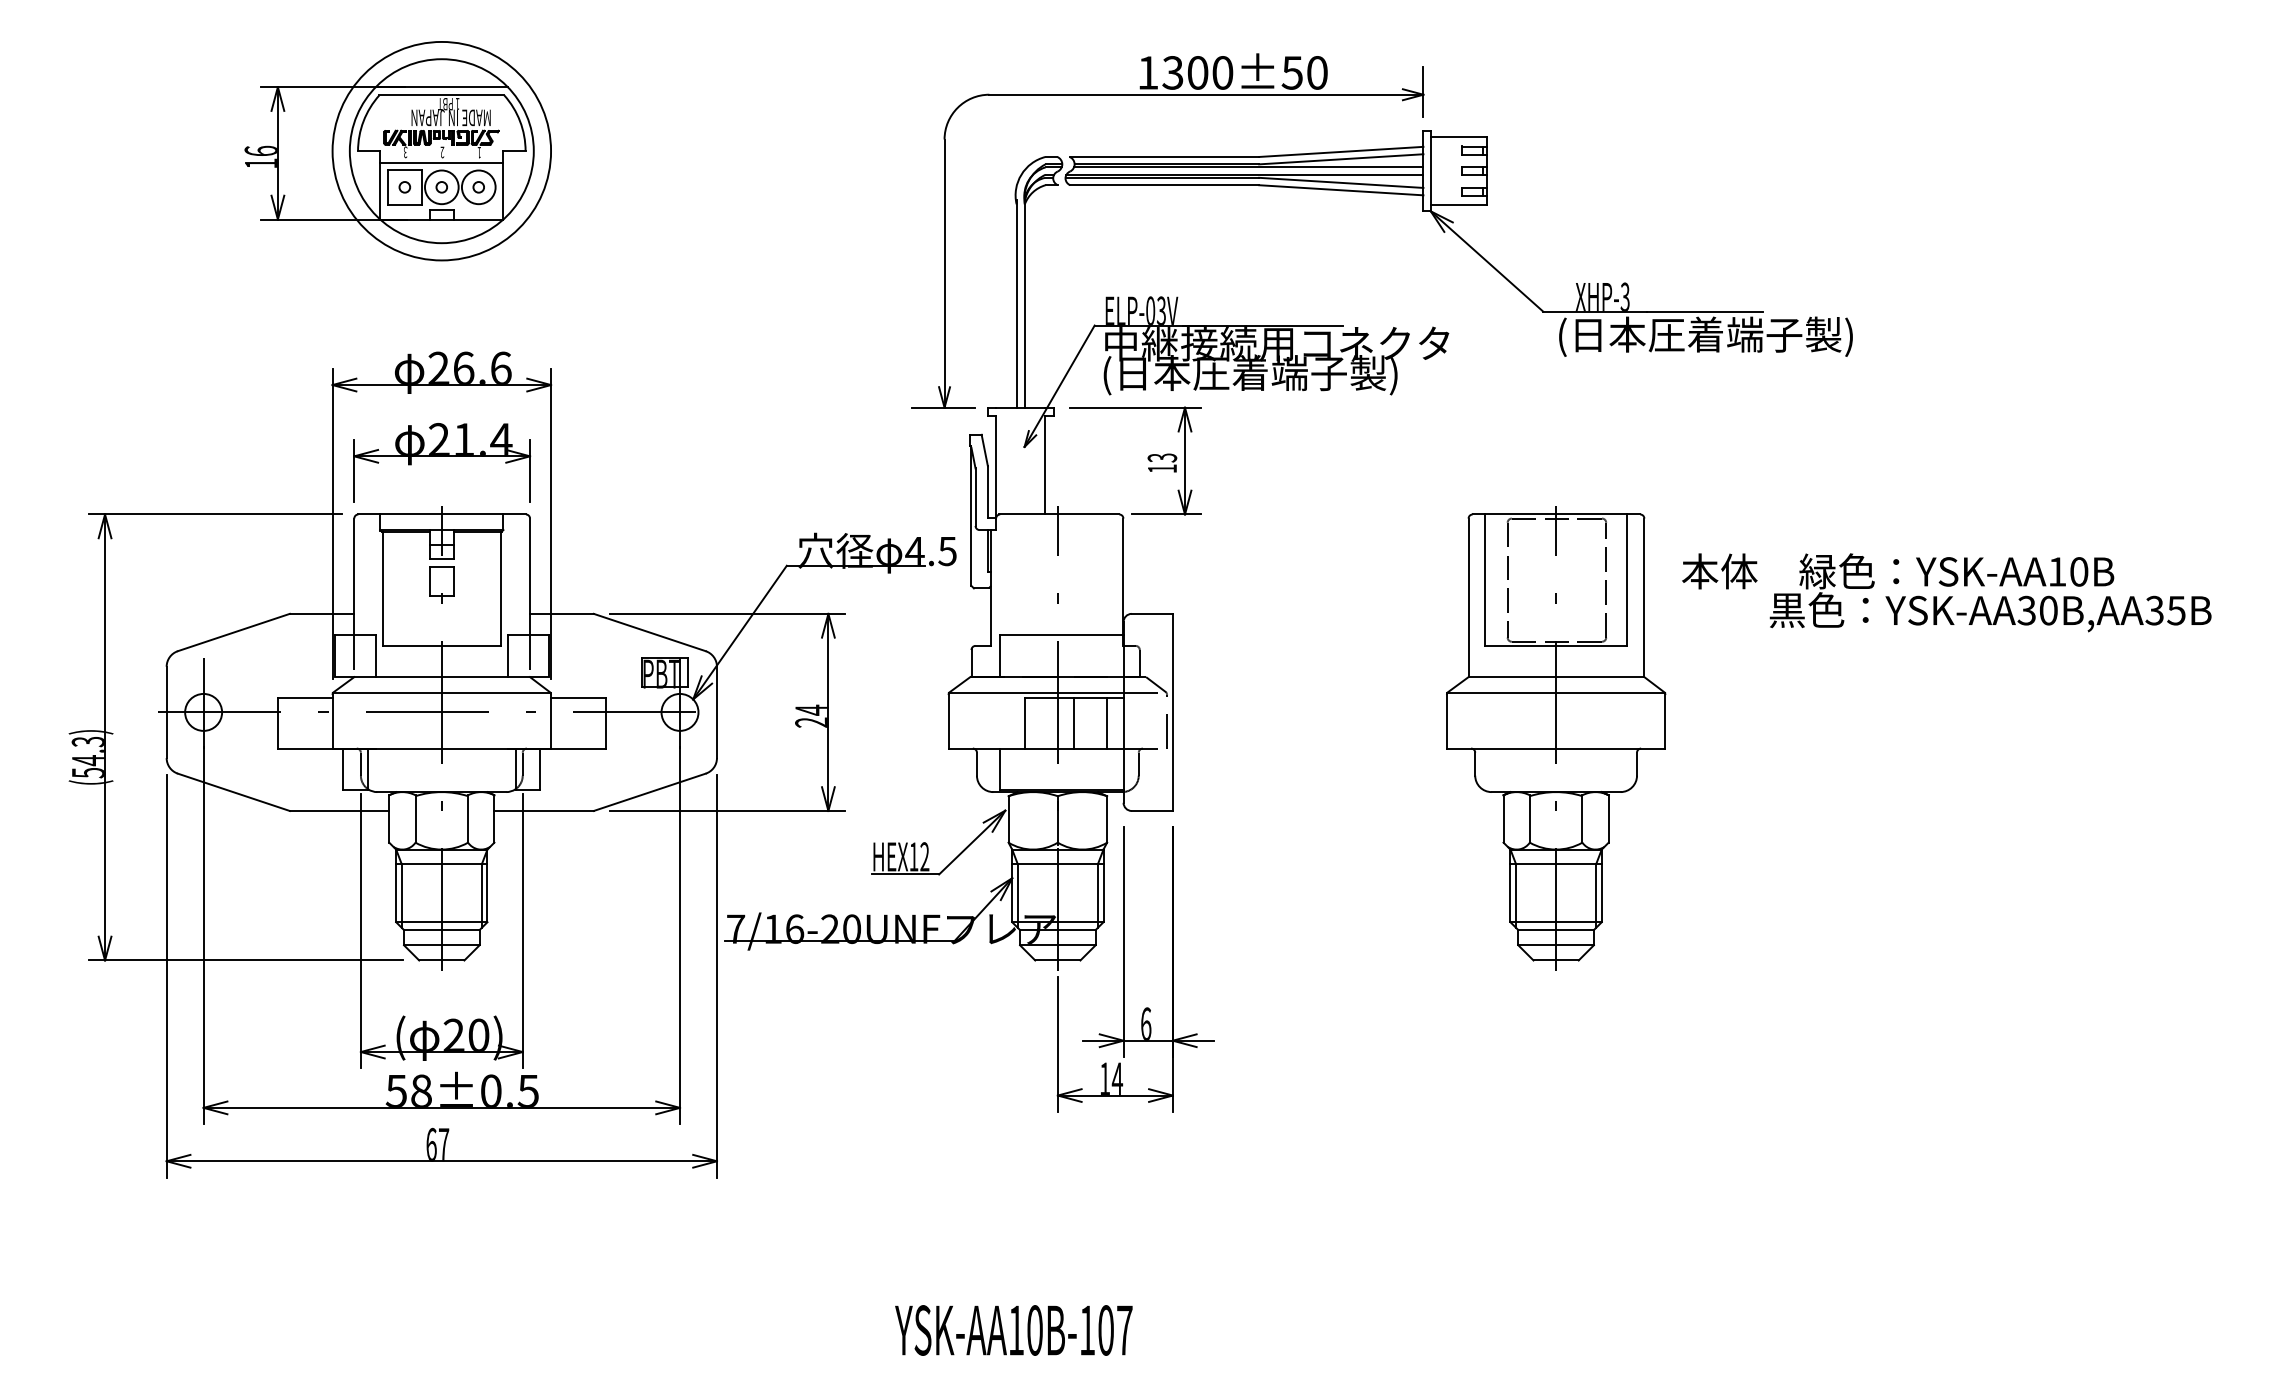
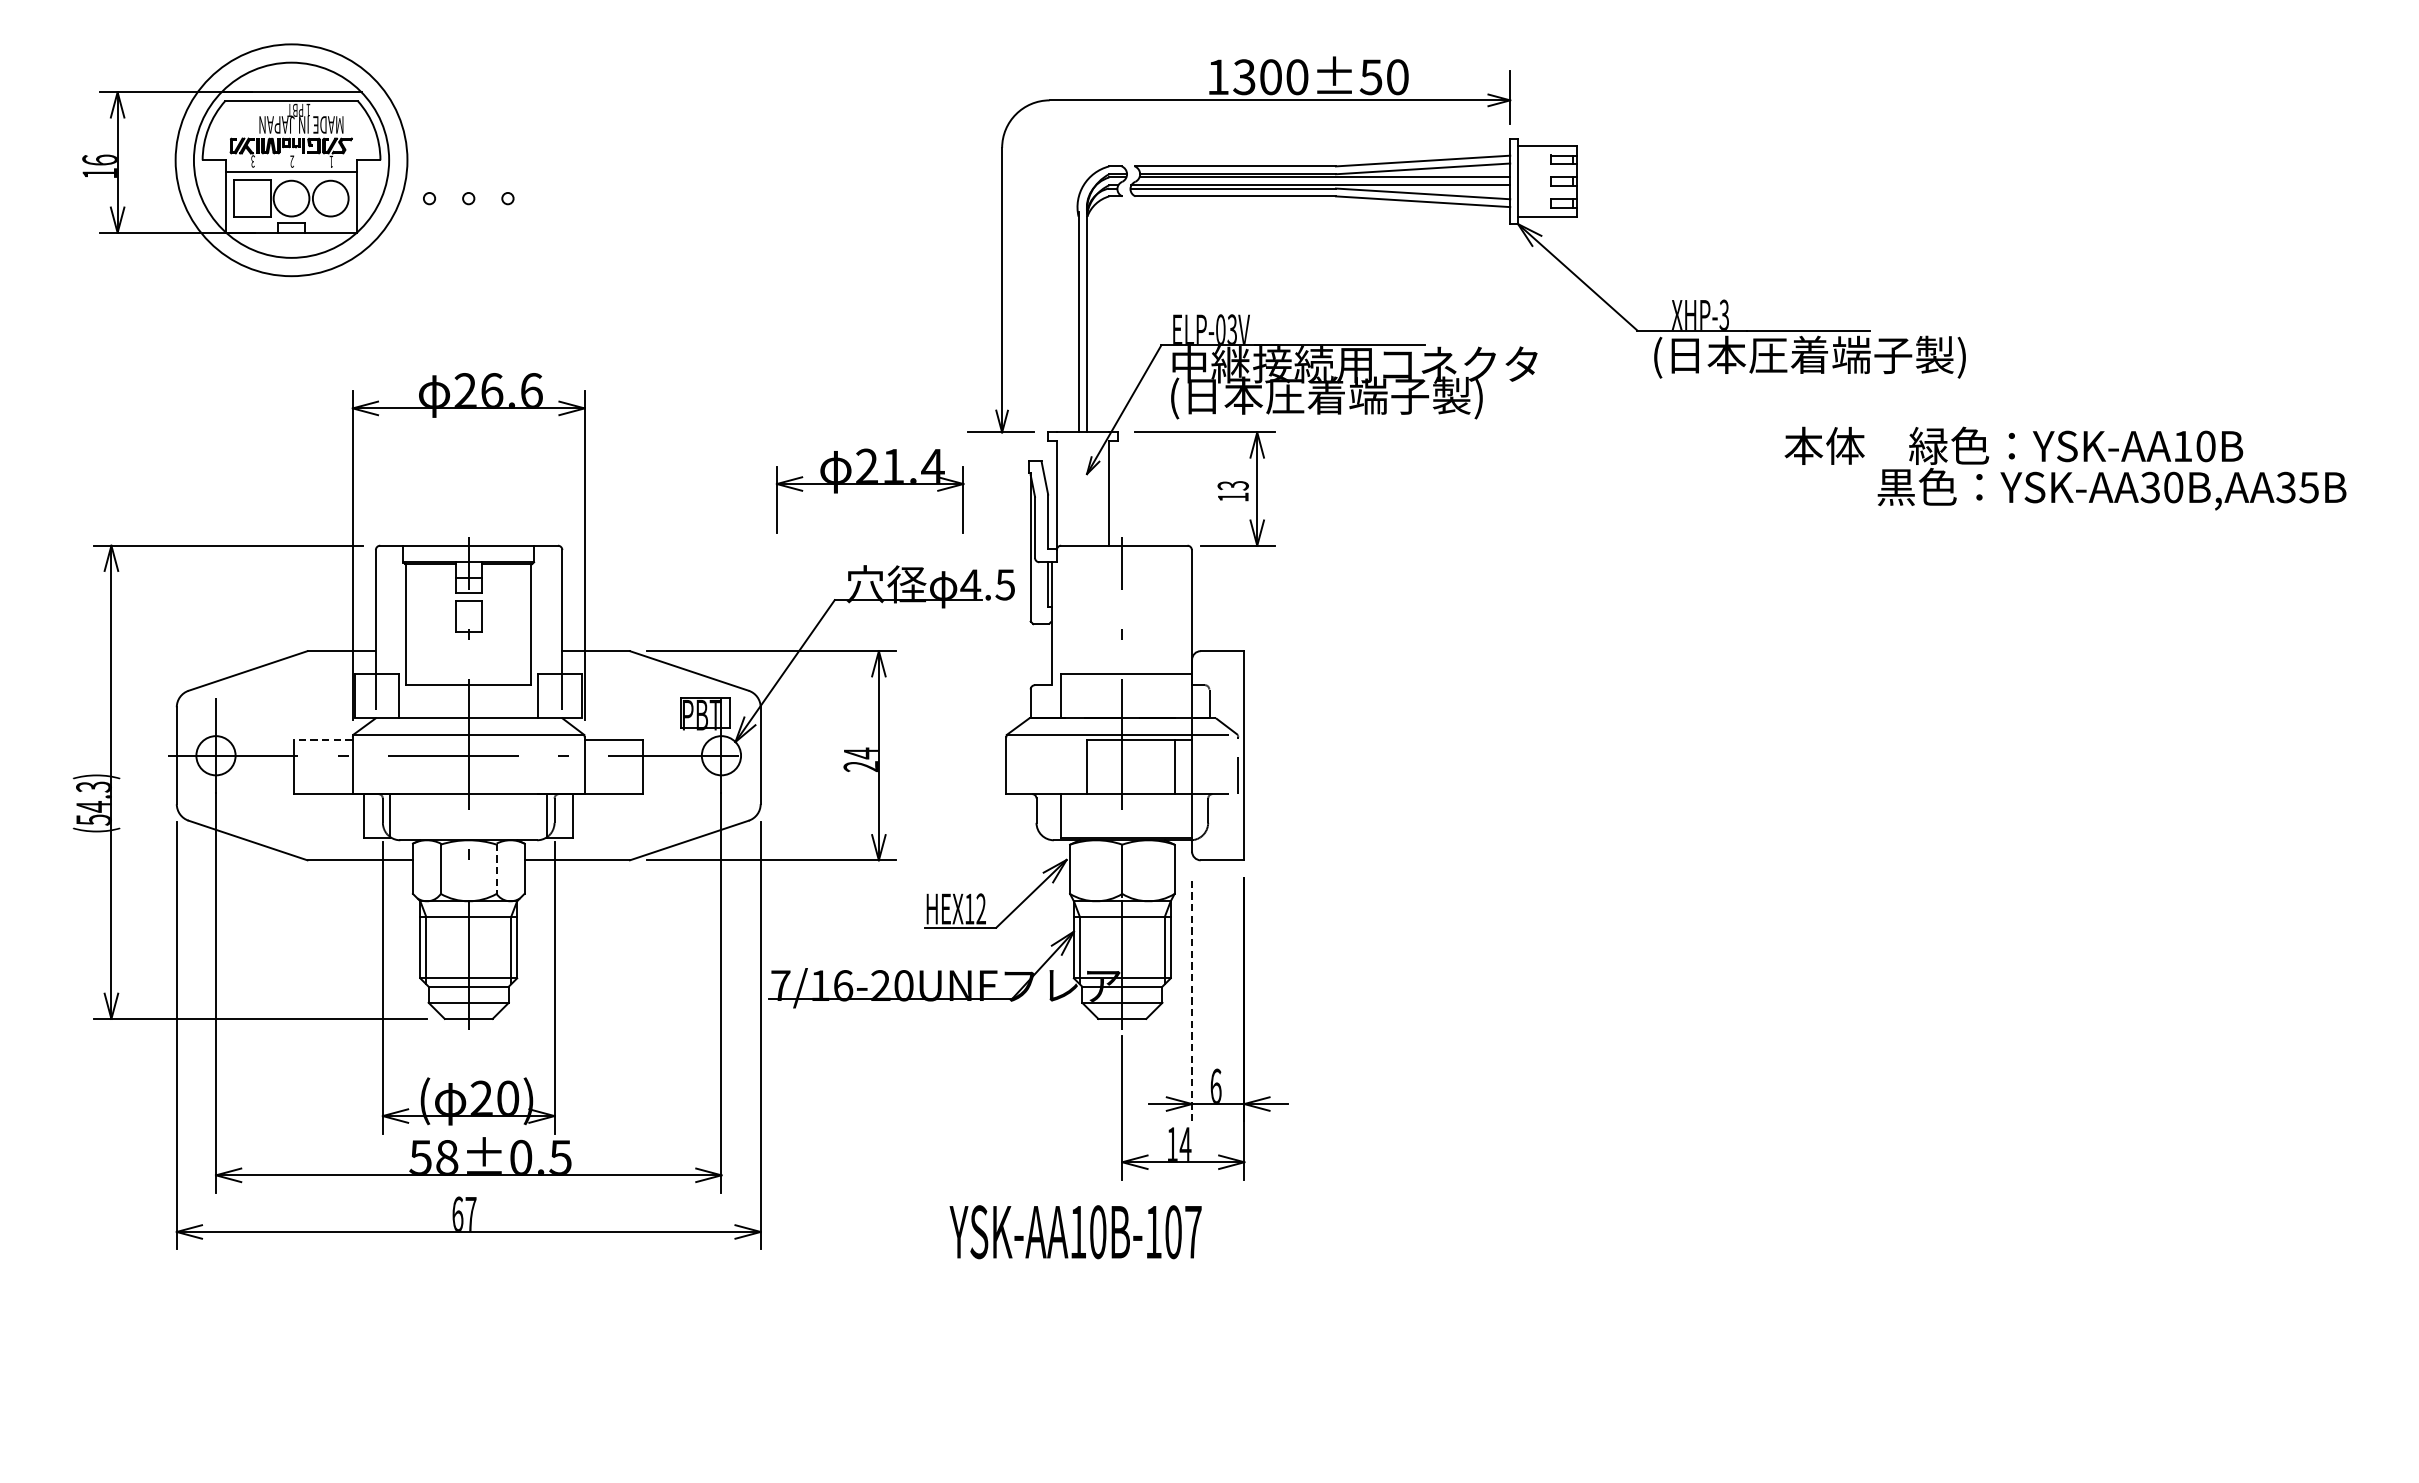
part: (397, 151) -> (244, 160), moved
part: (442, 462) -> (870, 490), moved
text: (1946, 592) -> (2065, 468), moved
line: (305, 697) -> (324, 739), solid -> dashed
line: (1074, 722) -> (1140, 766), removed
part: (1556, 738) -> (1651, 783), removed
line: (468, 818) -> (497, 868), solid -> dashed
line: (1123, 942) -> (1191, 999), solid -> dashed
text: (1013, 1330) -> (1075, 1232), moved

